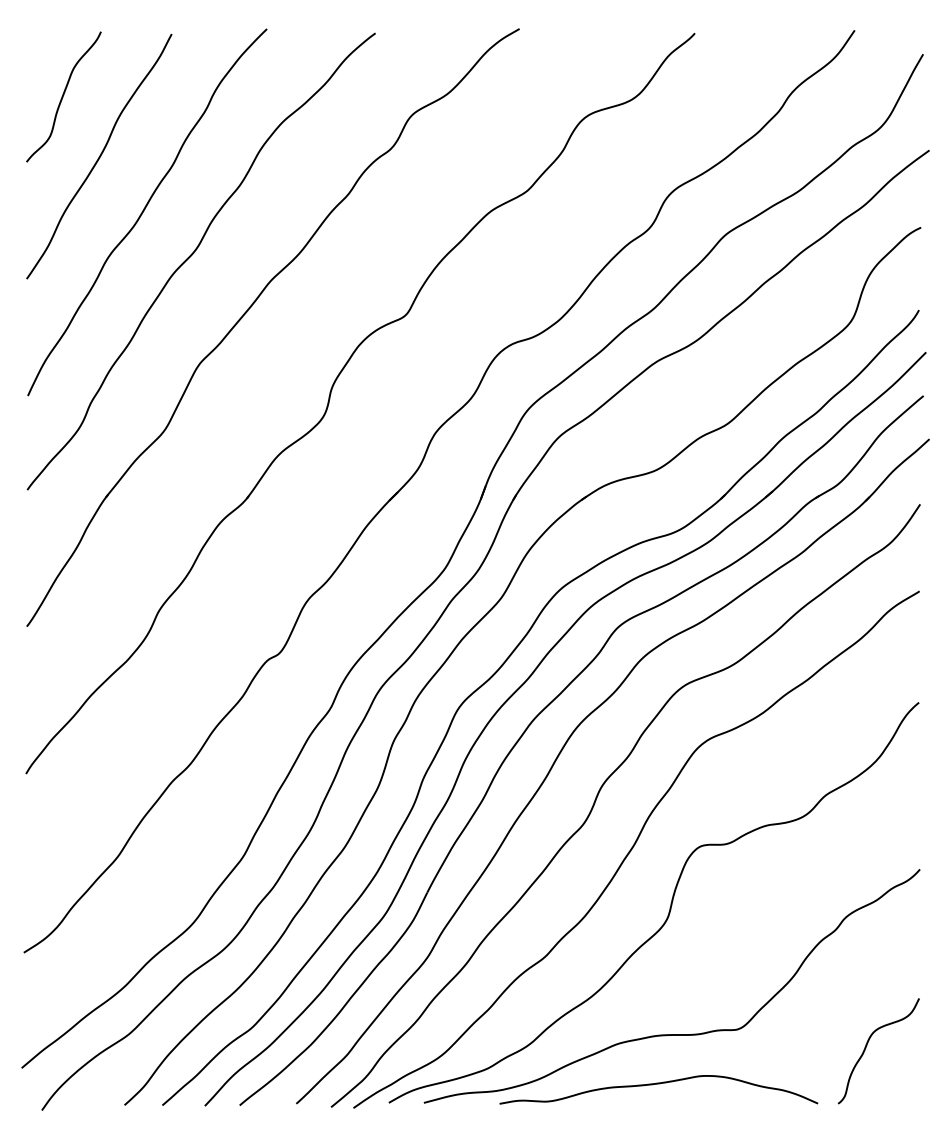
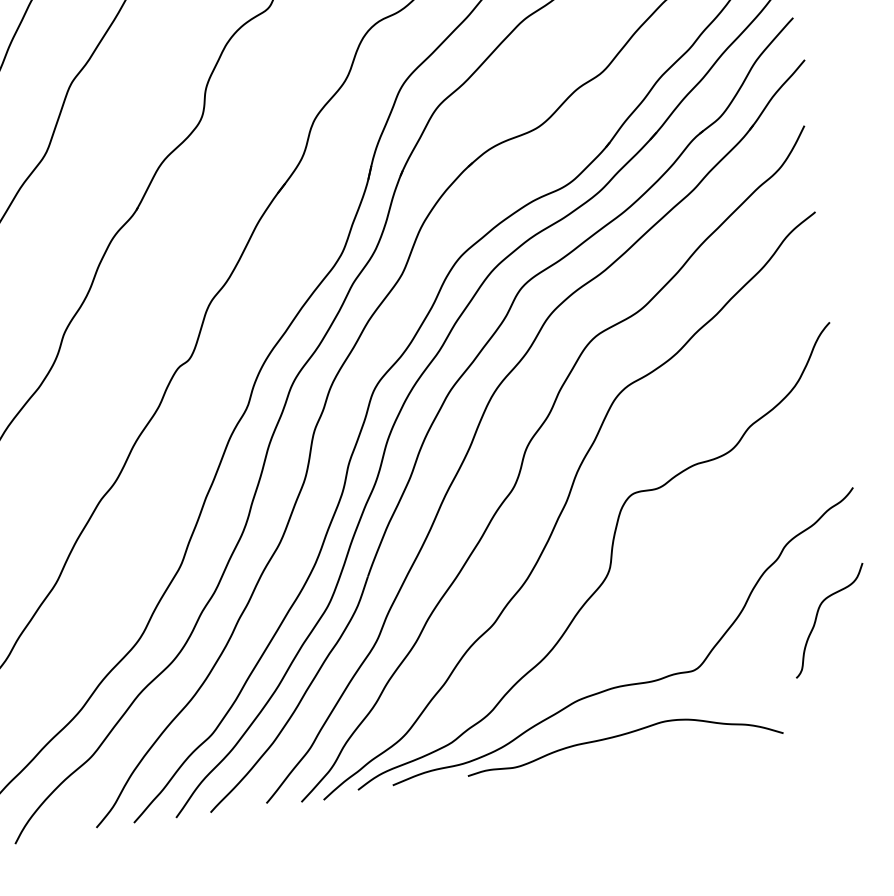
curve: (866, 1048) -> (816, 619), moved

